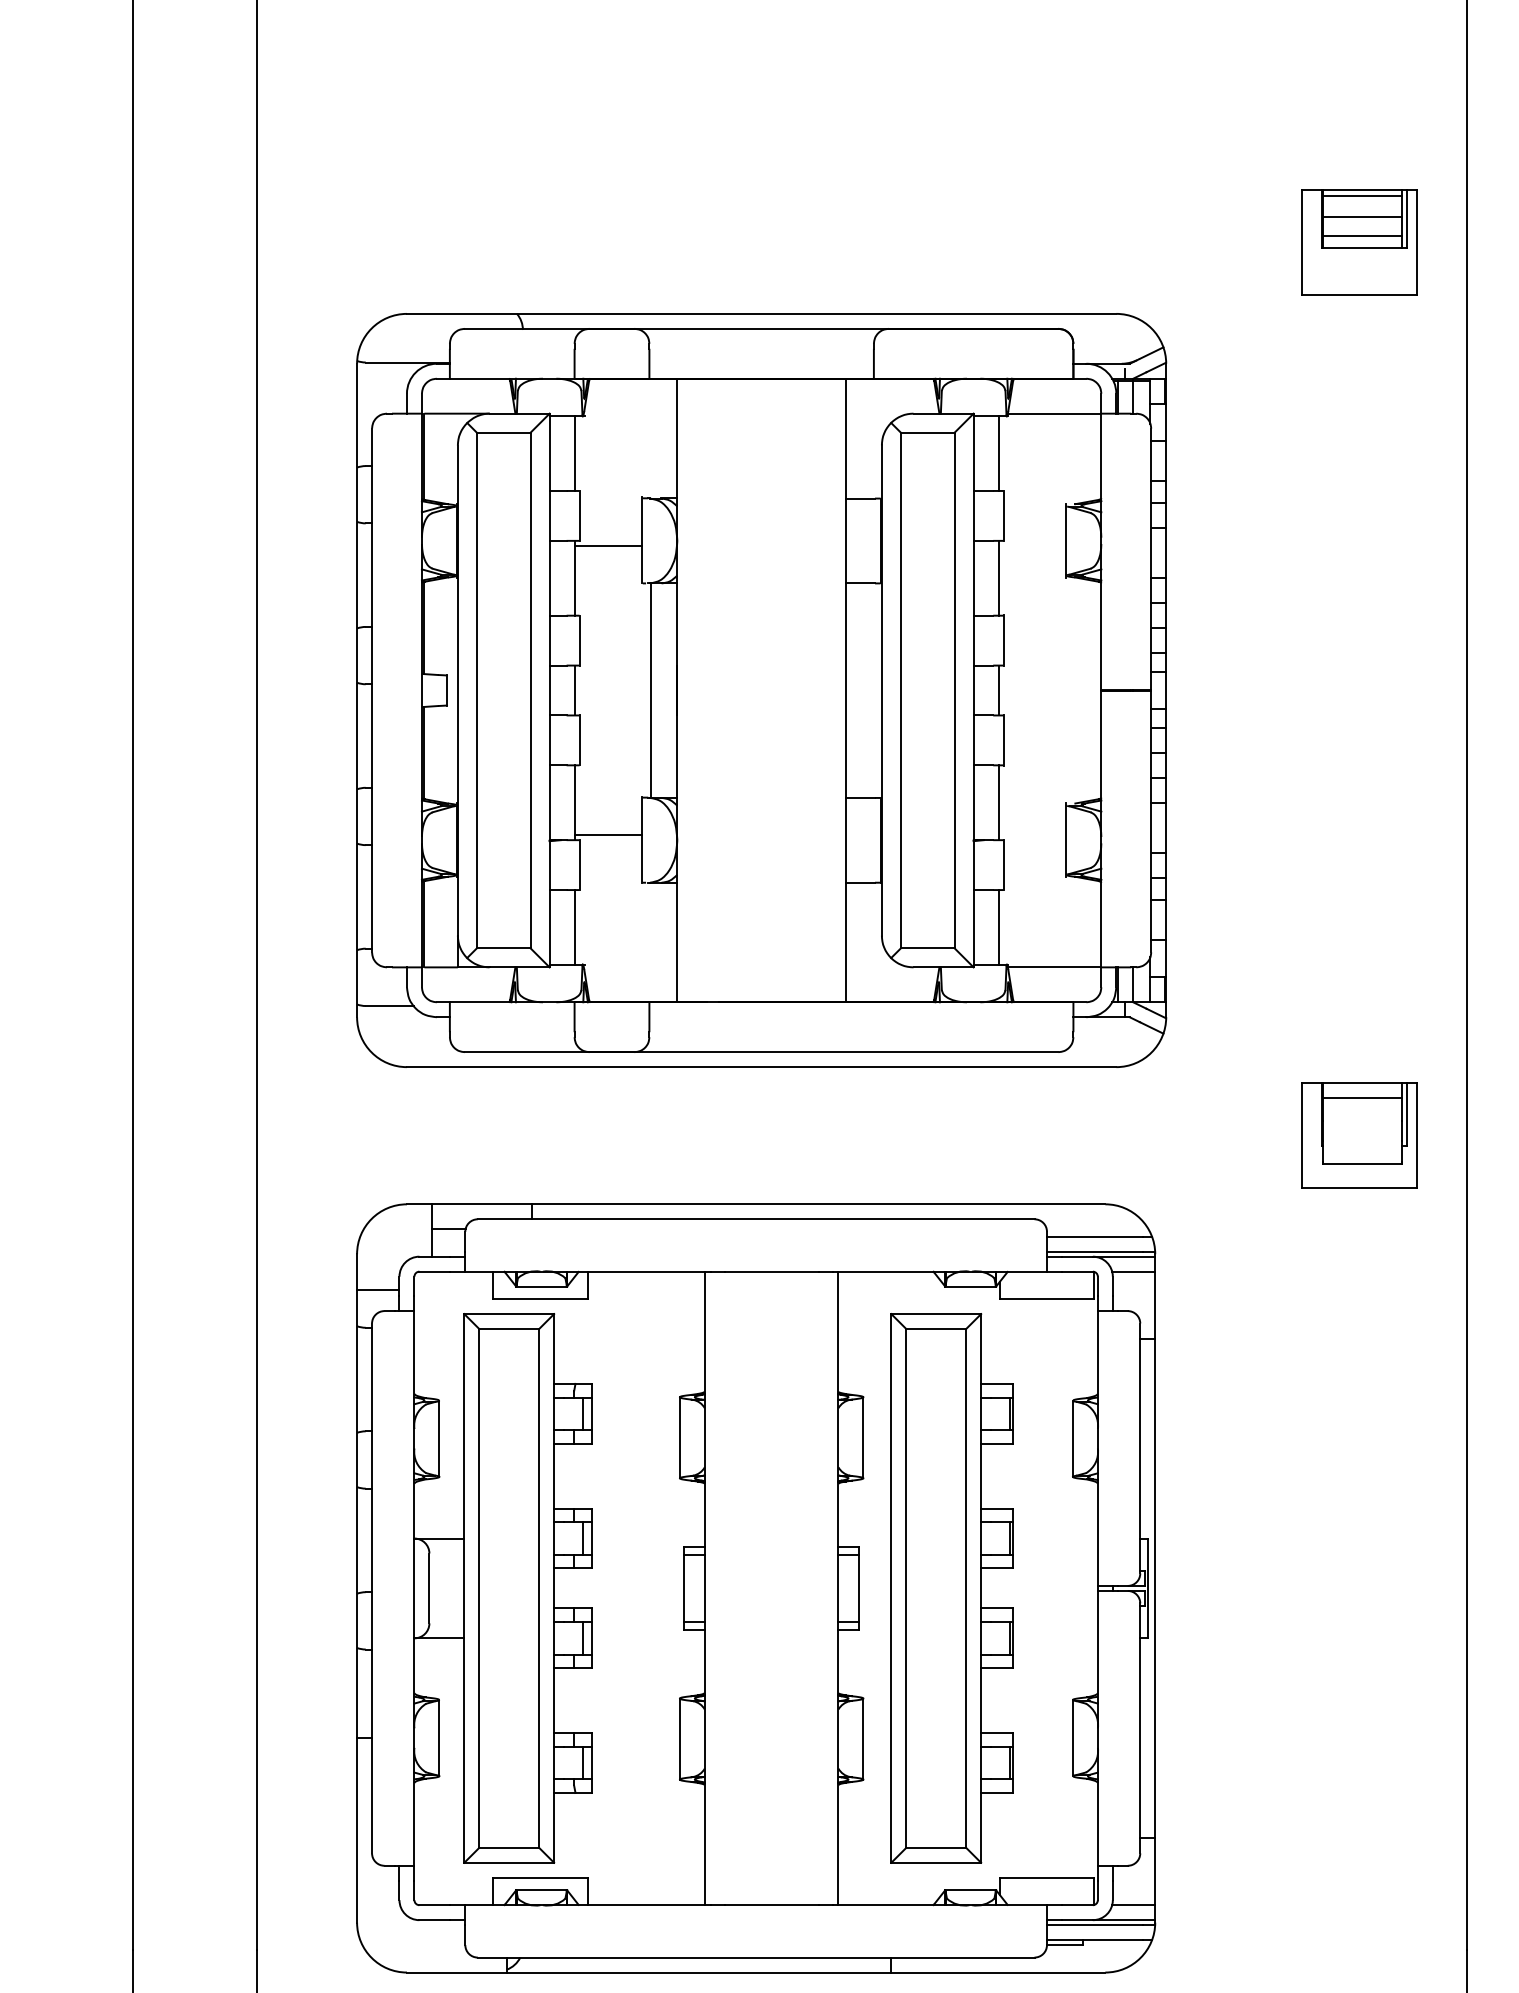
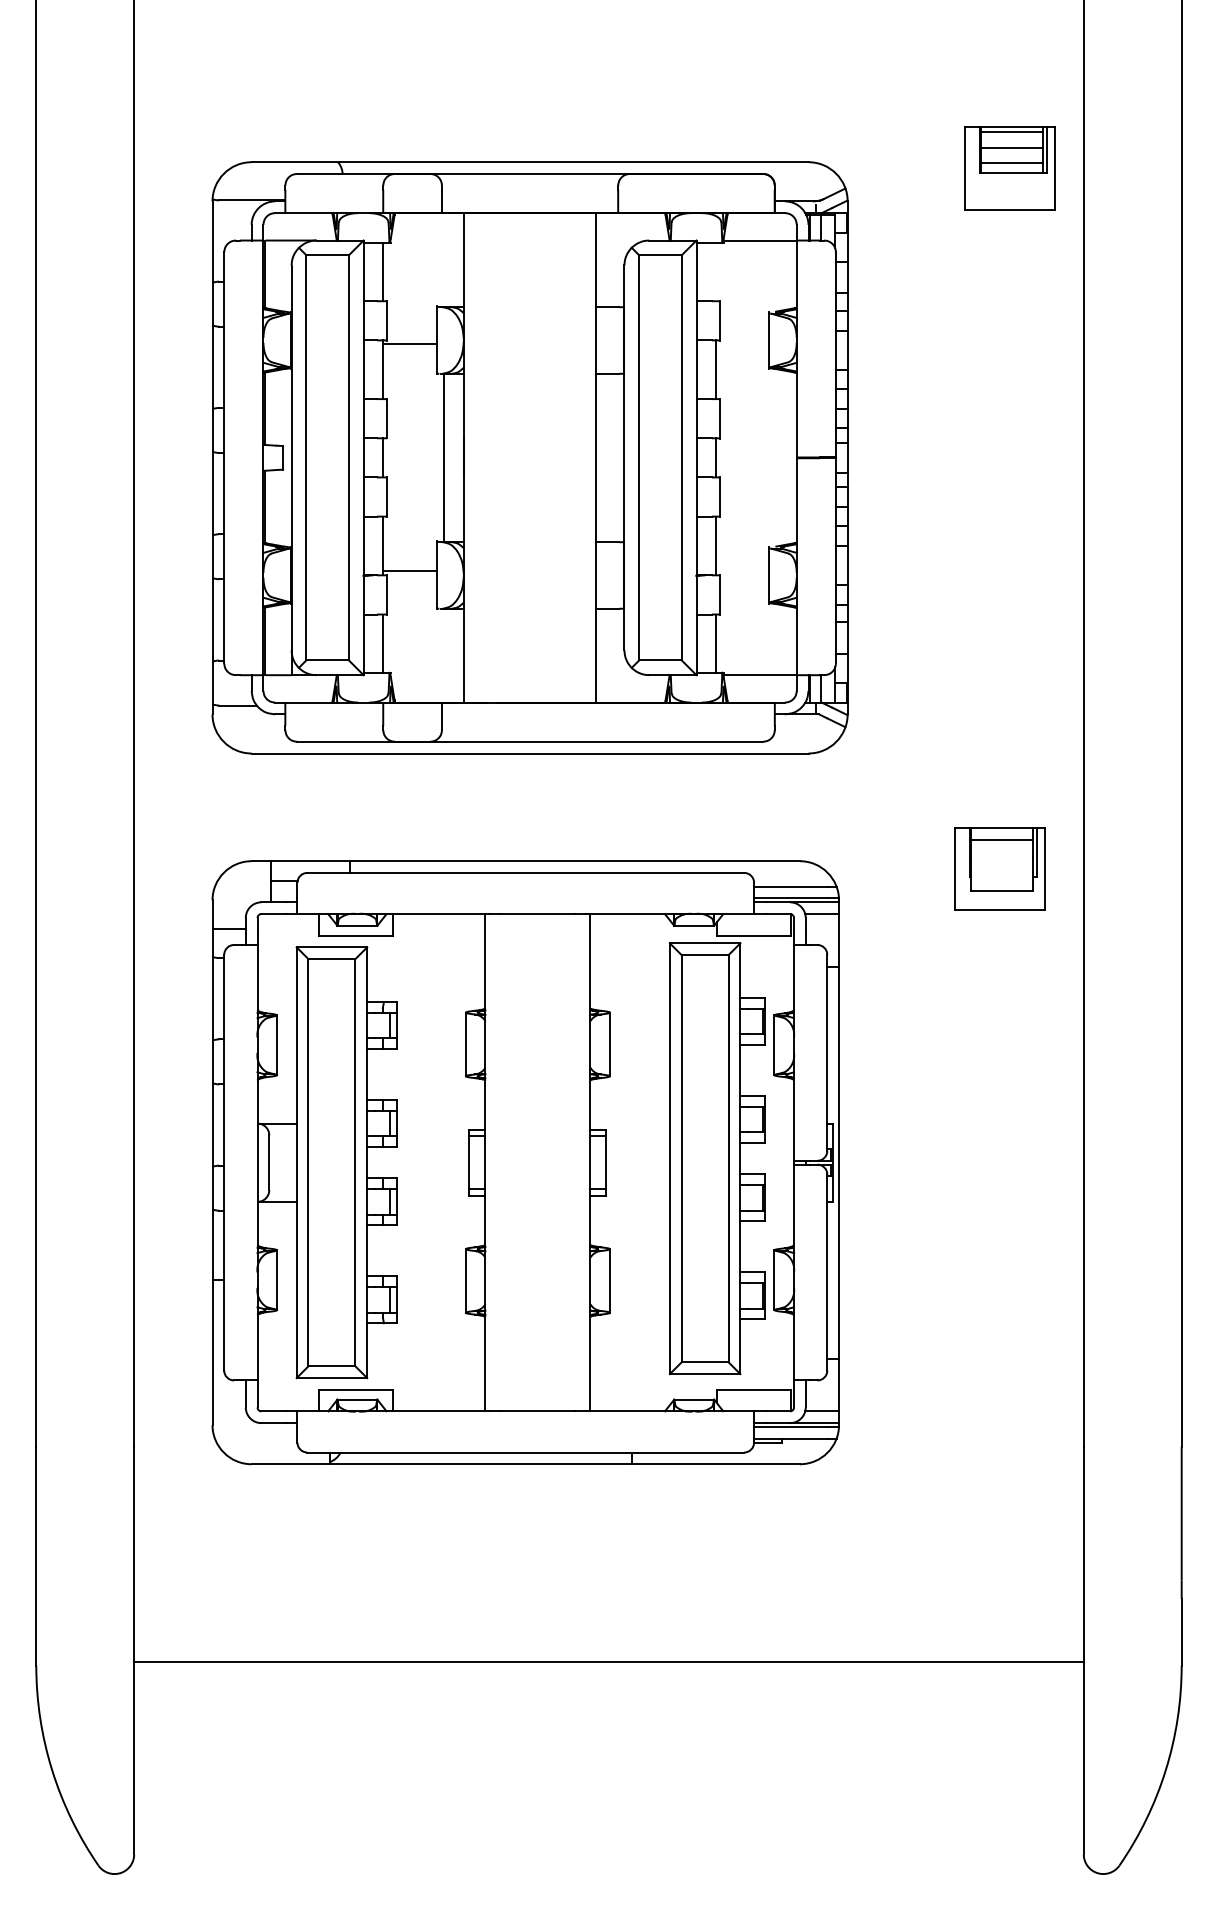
part: (1359, 242) -> (1009, 168), moved
line: (999, 453) -> (716, 271), removed
part: (1359, 1134) -> (999, 868), moved
part: (950, 1588) -> (716, 1158), moved

